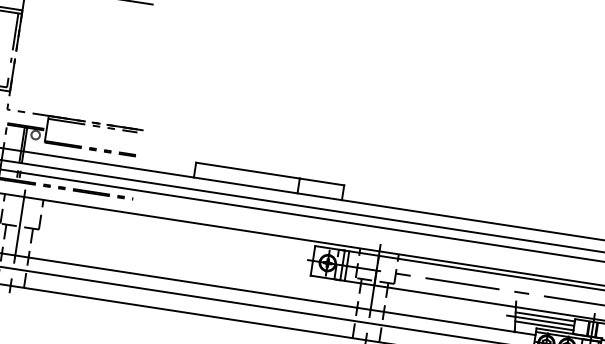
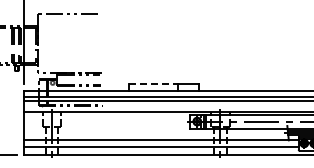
line: (247, 170) -> (153, 84), solid -> dashed

